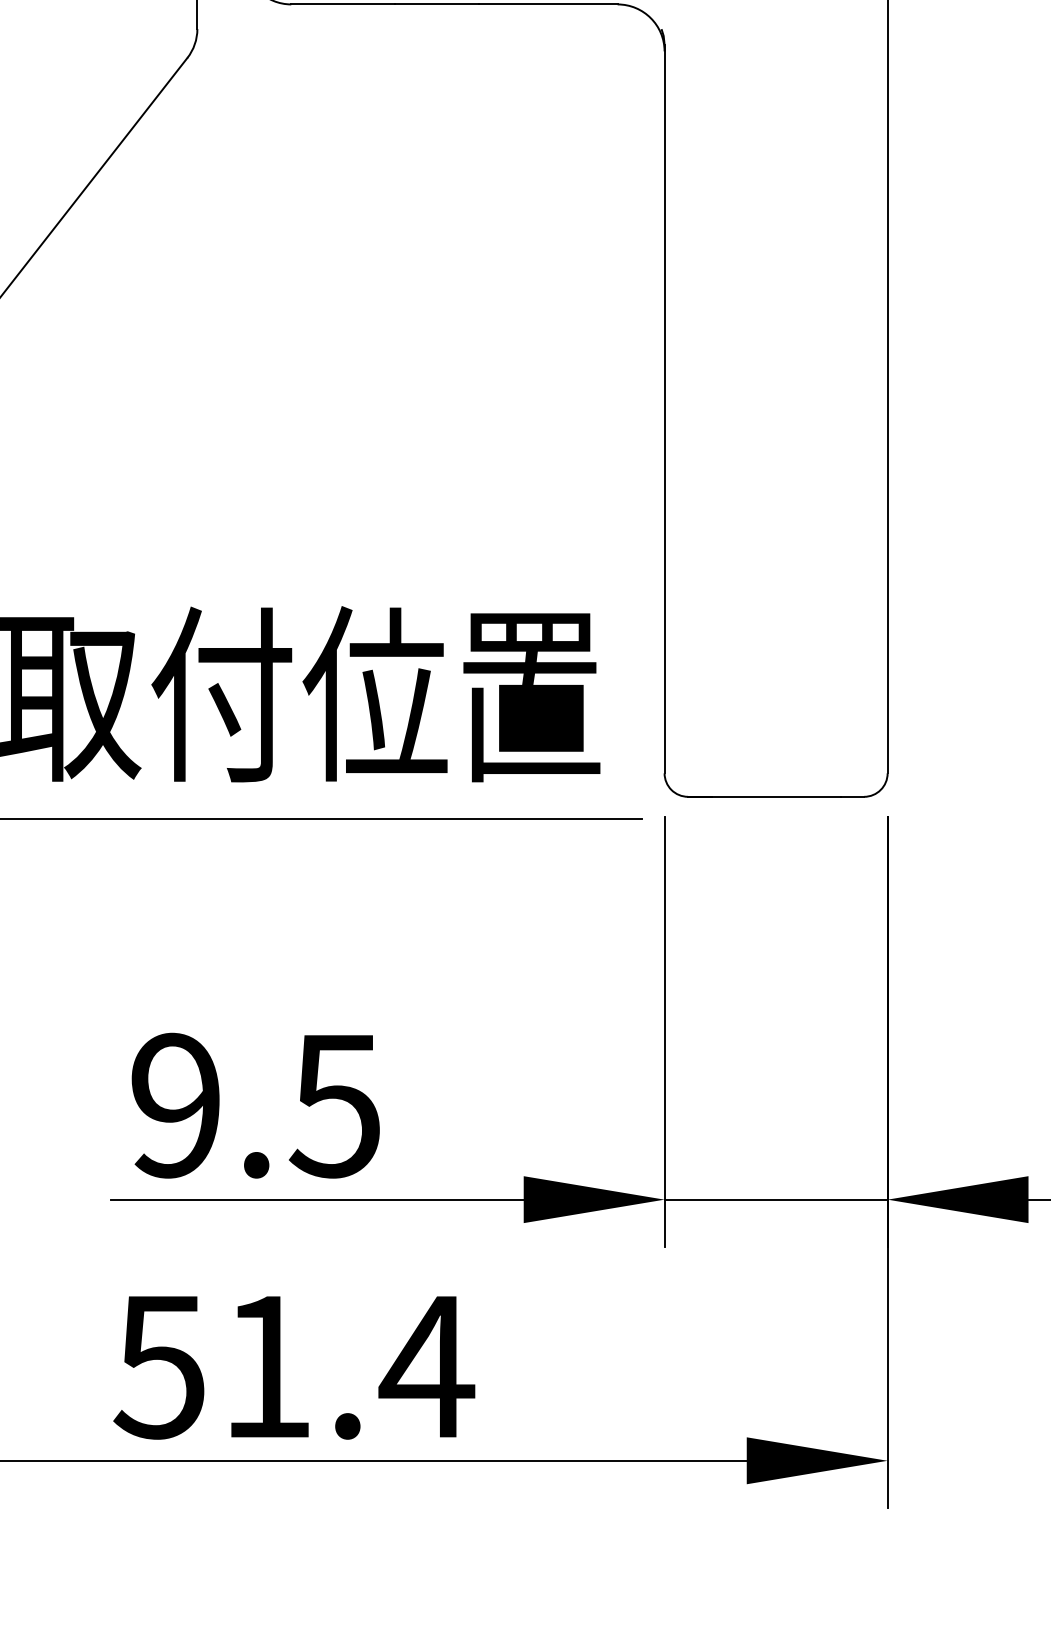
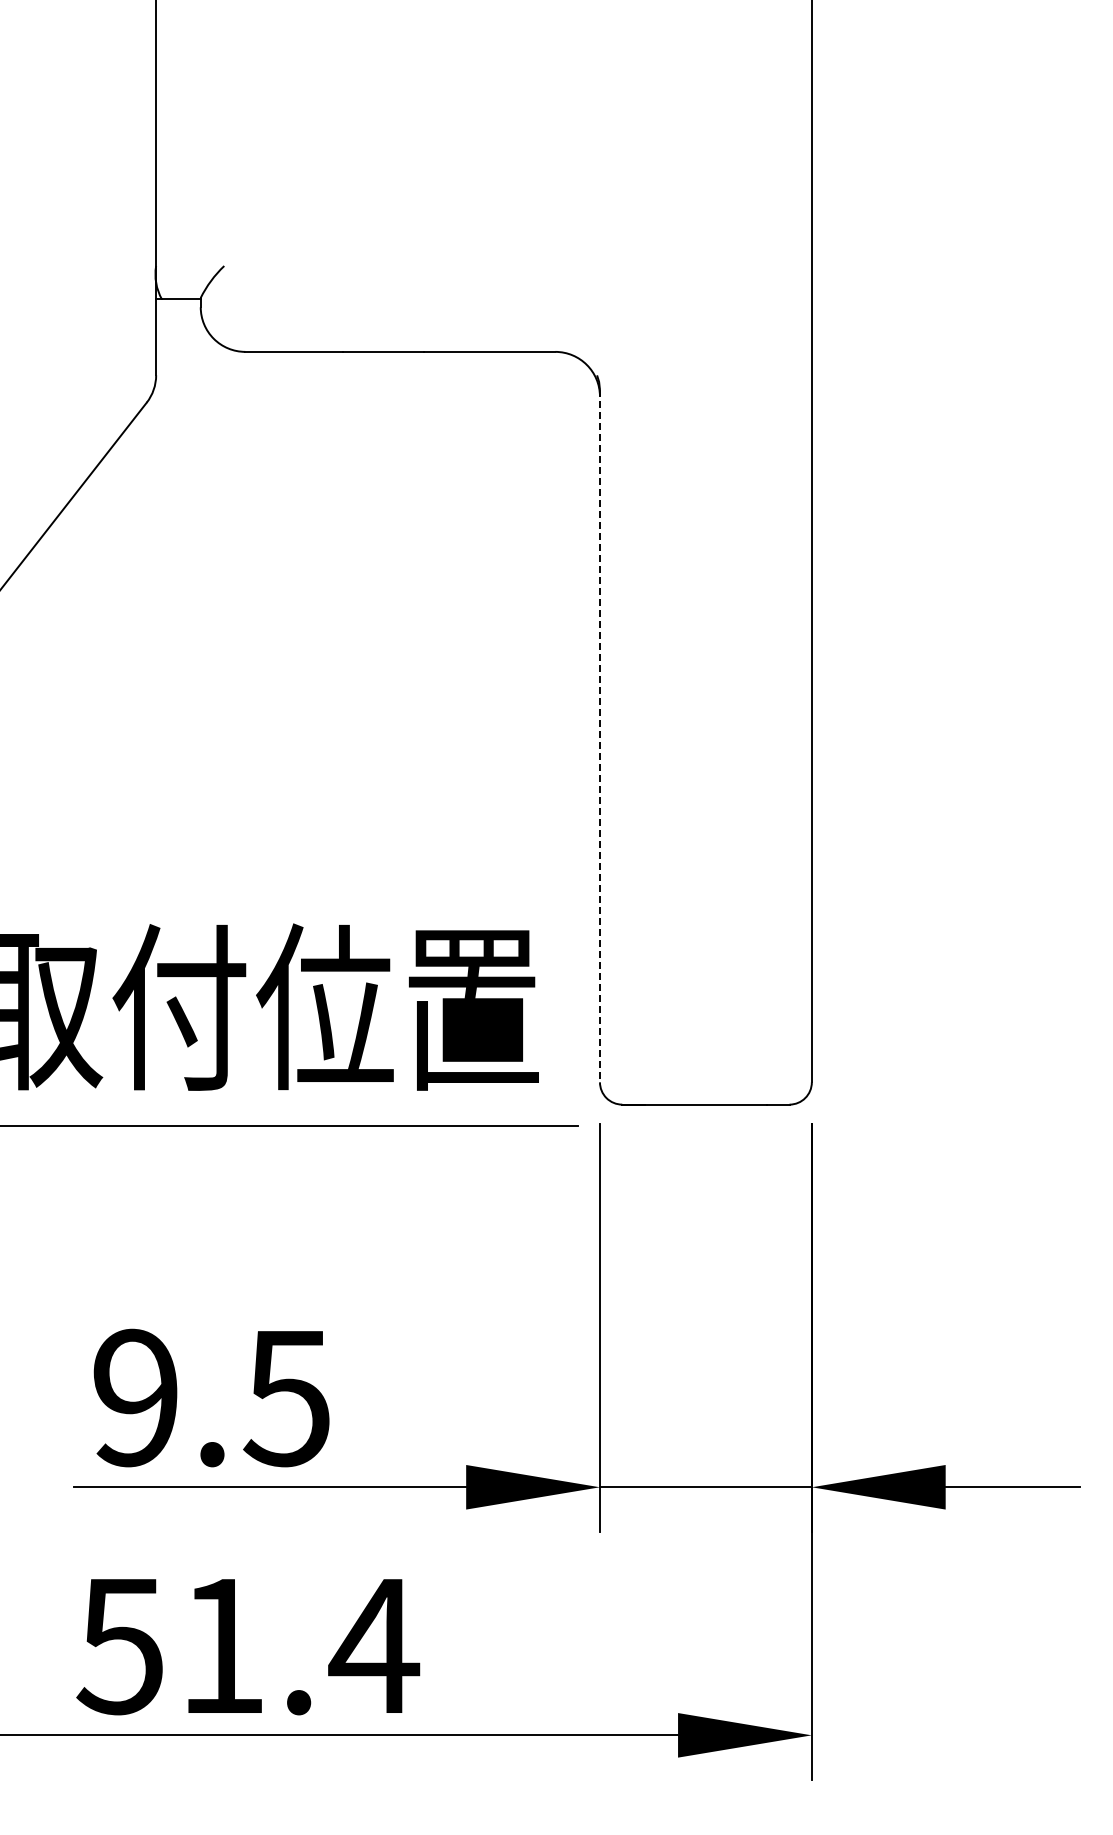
line: (664, 409) -> (599, 736), solid -> dashed

